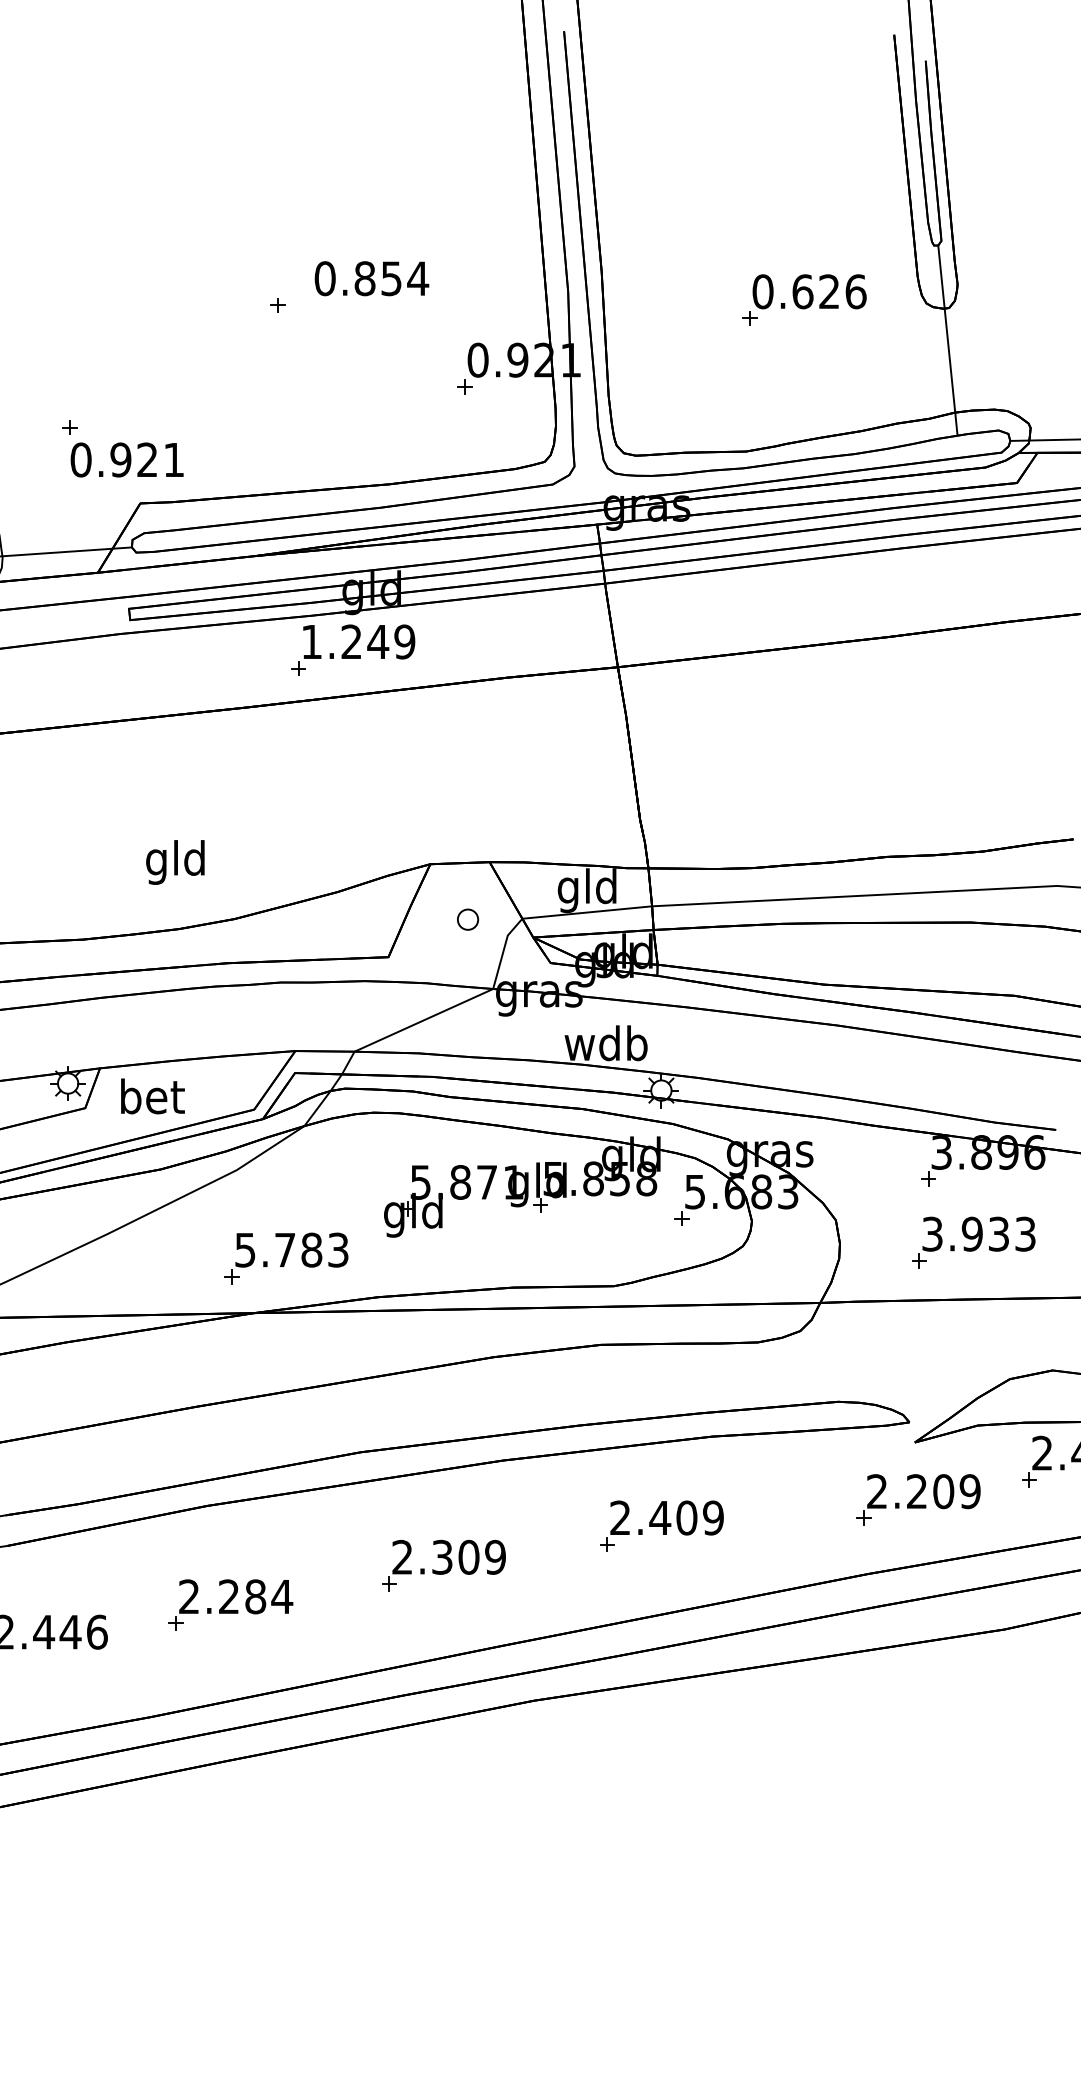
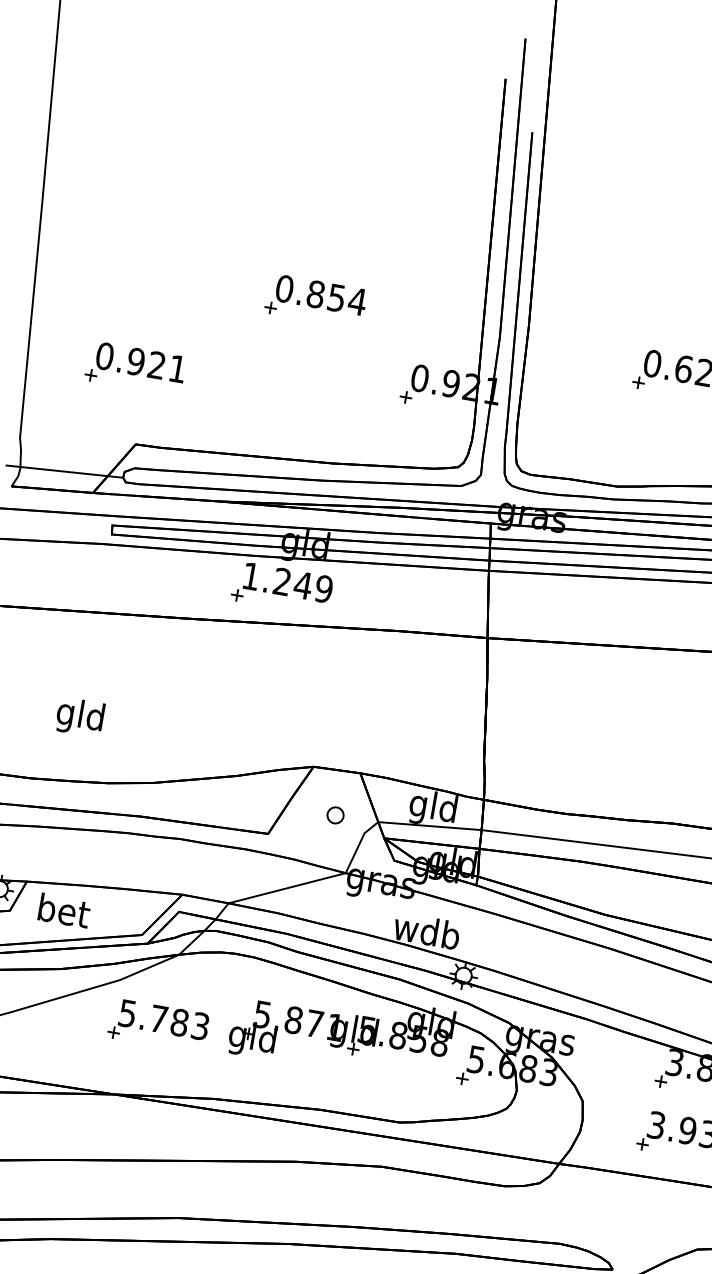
text: (371, 278) -> (320, 295), moved
text: (126, 459) -> (140, 362), moved
text: (175, 862) -> (80, 717), moved
part: (286, 1258) -> (158, 1025), moved

